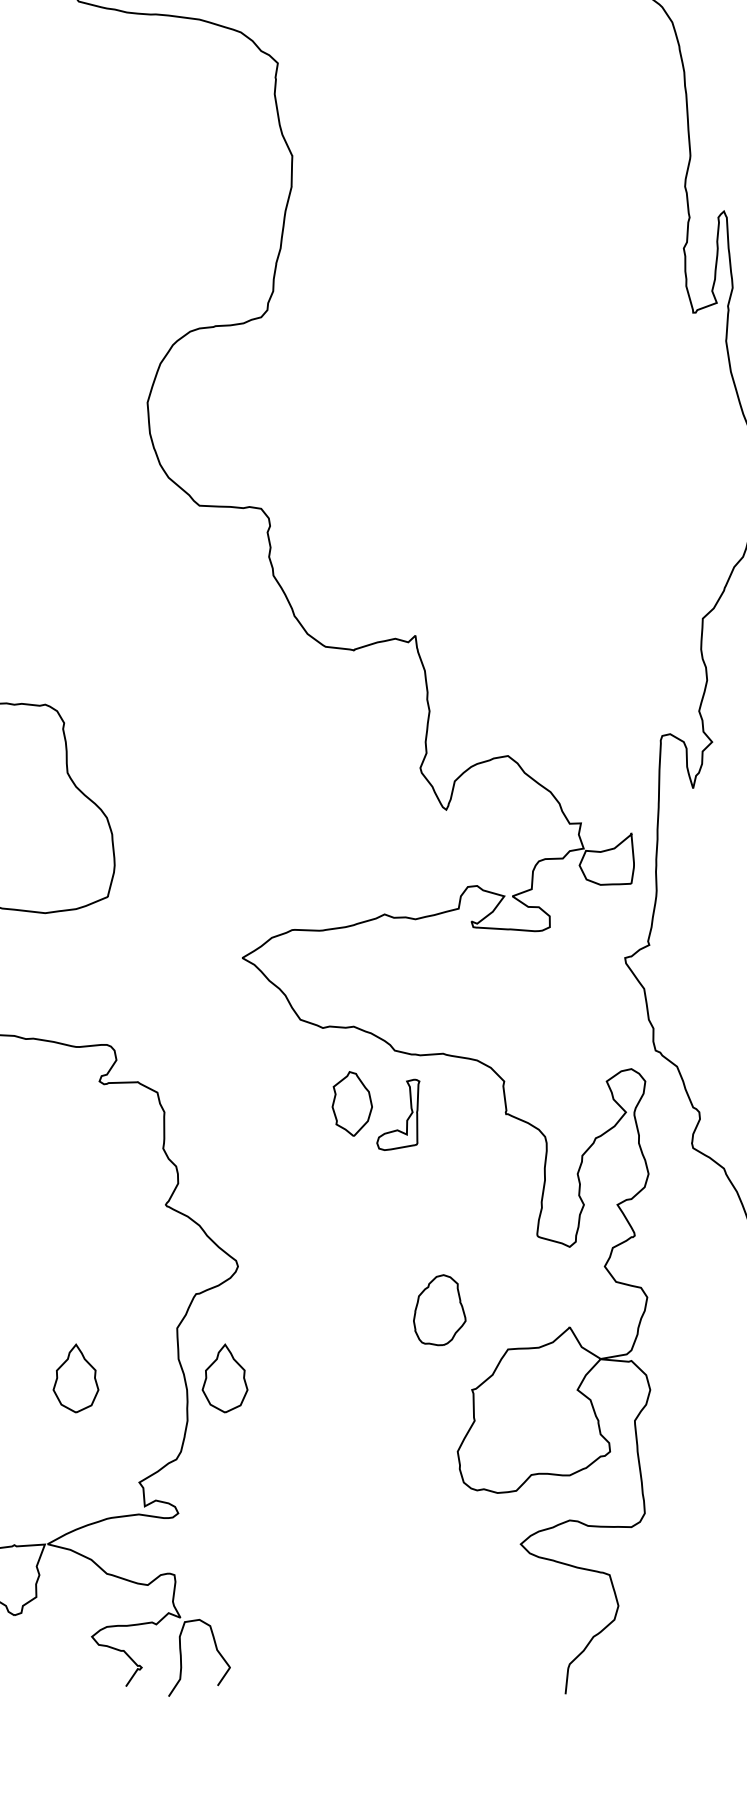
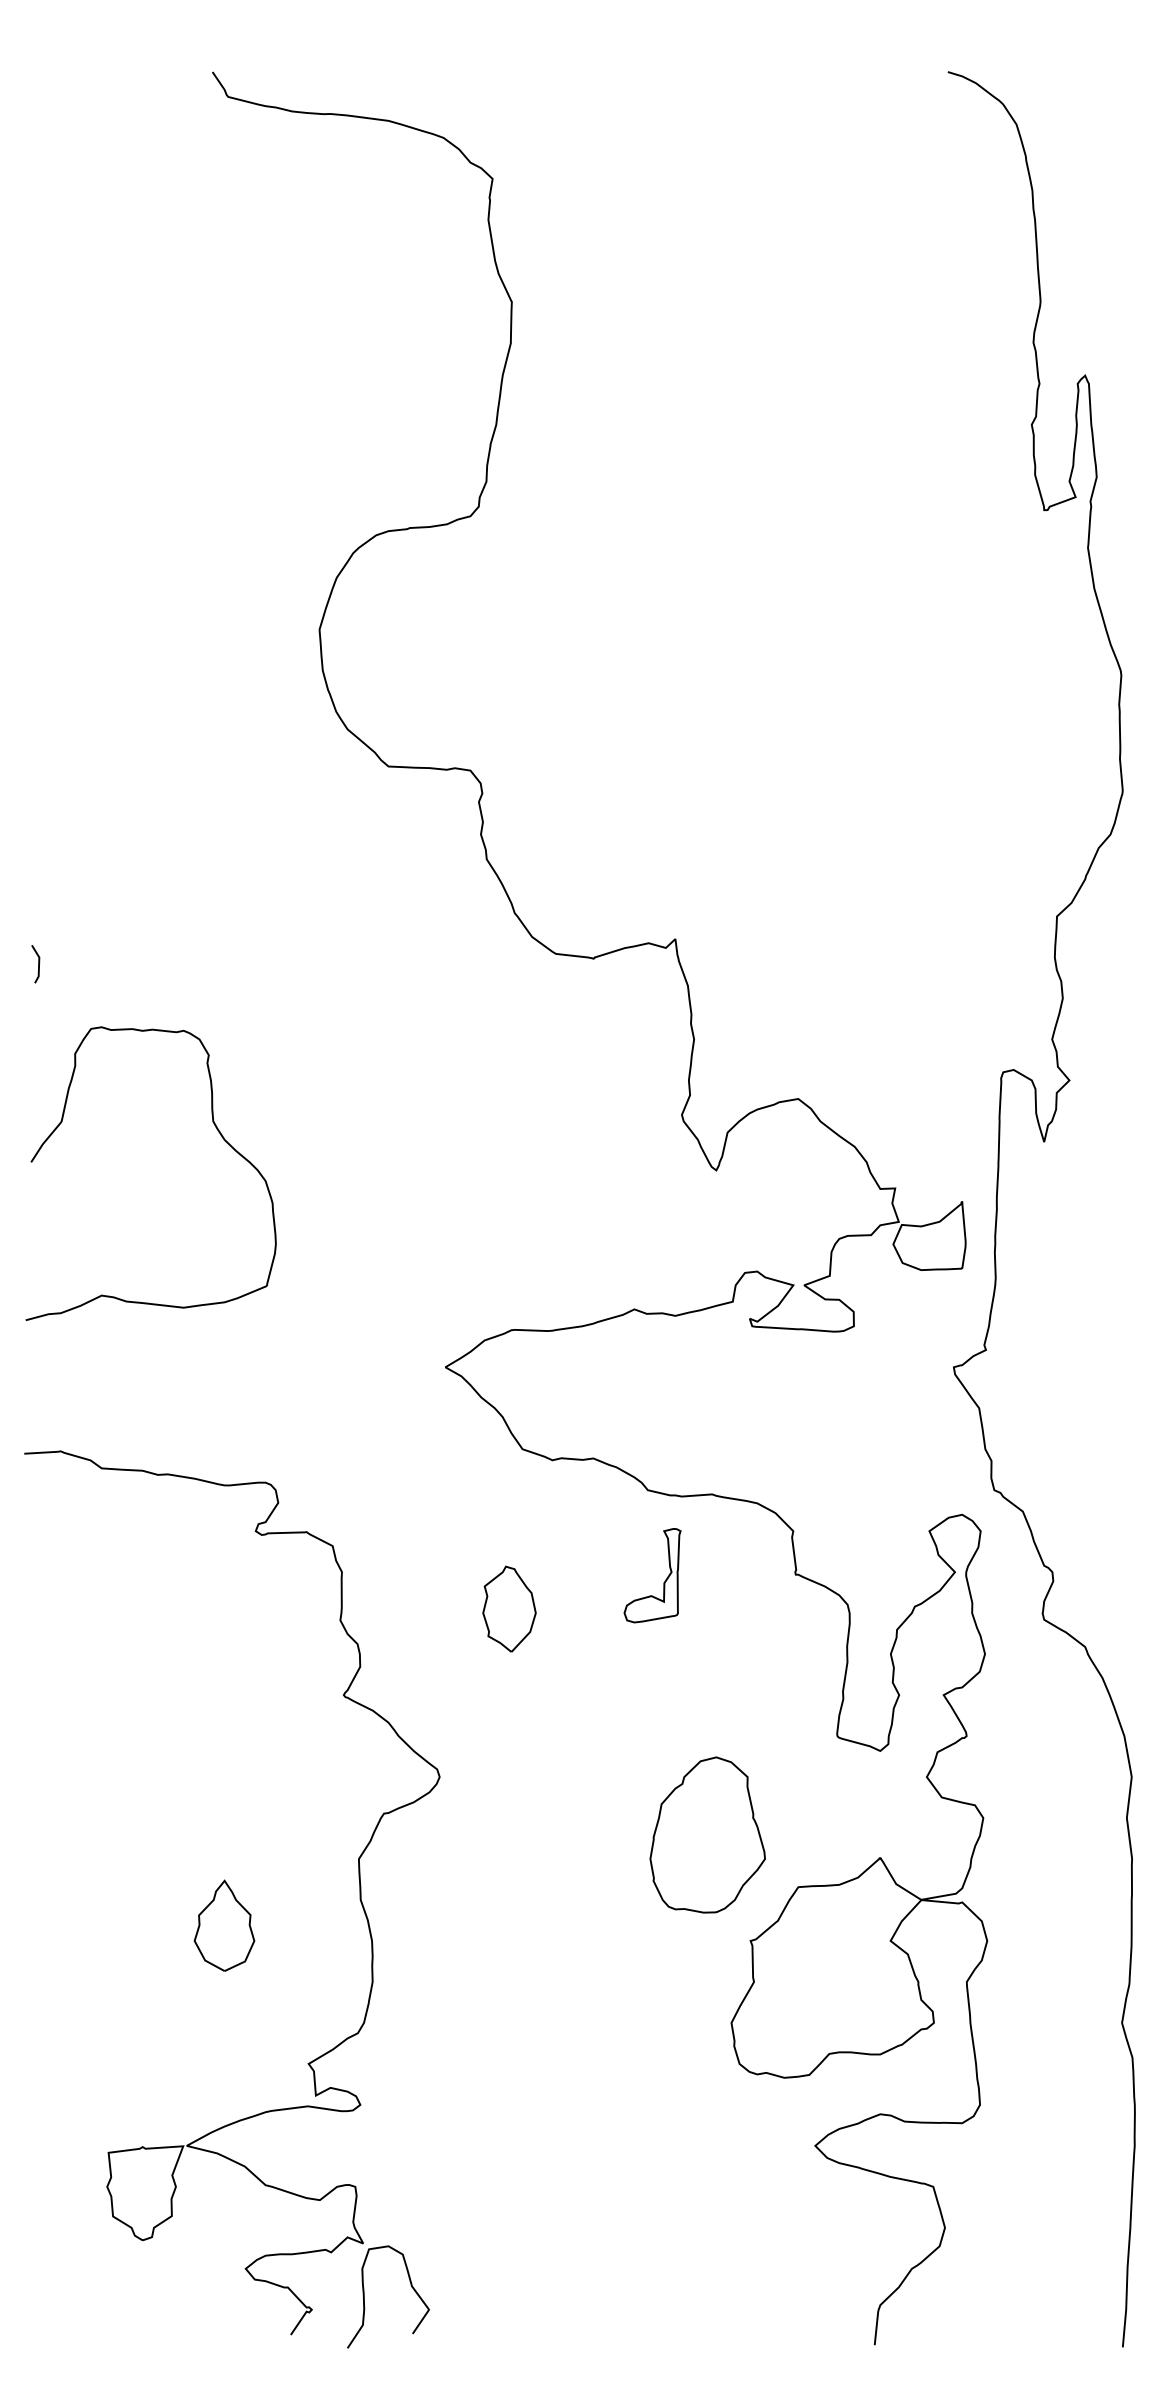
part: (352, 1103) -> (509, 1608), moved
part: (439, 1309) -> (707, 1834), size x1.67
part: (225, 1378) -> (422, 1925), removed

